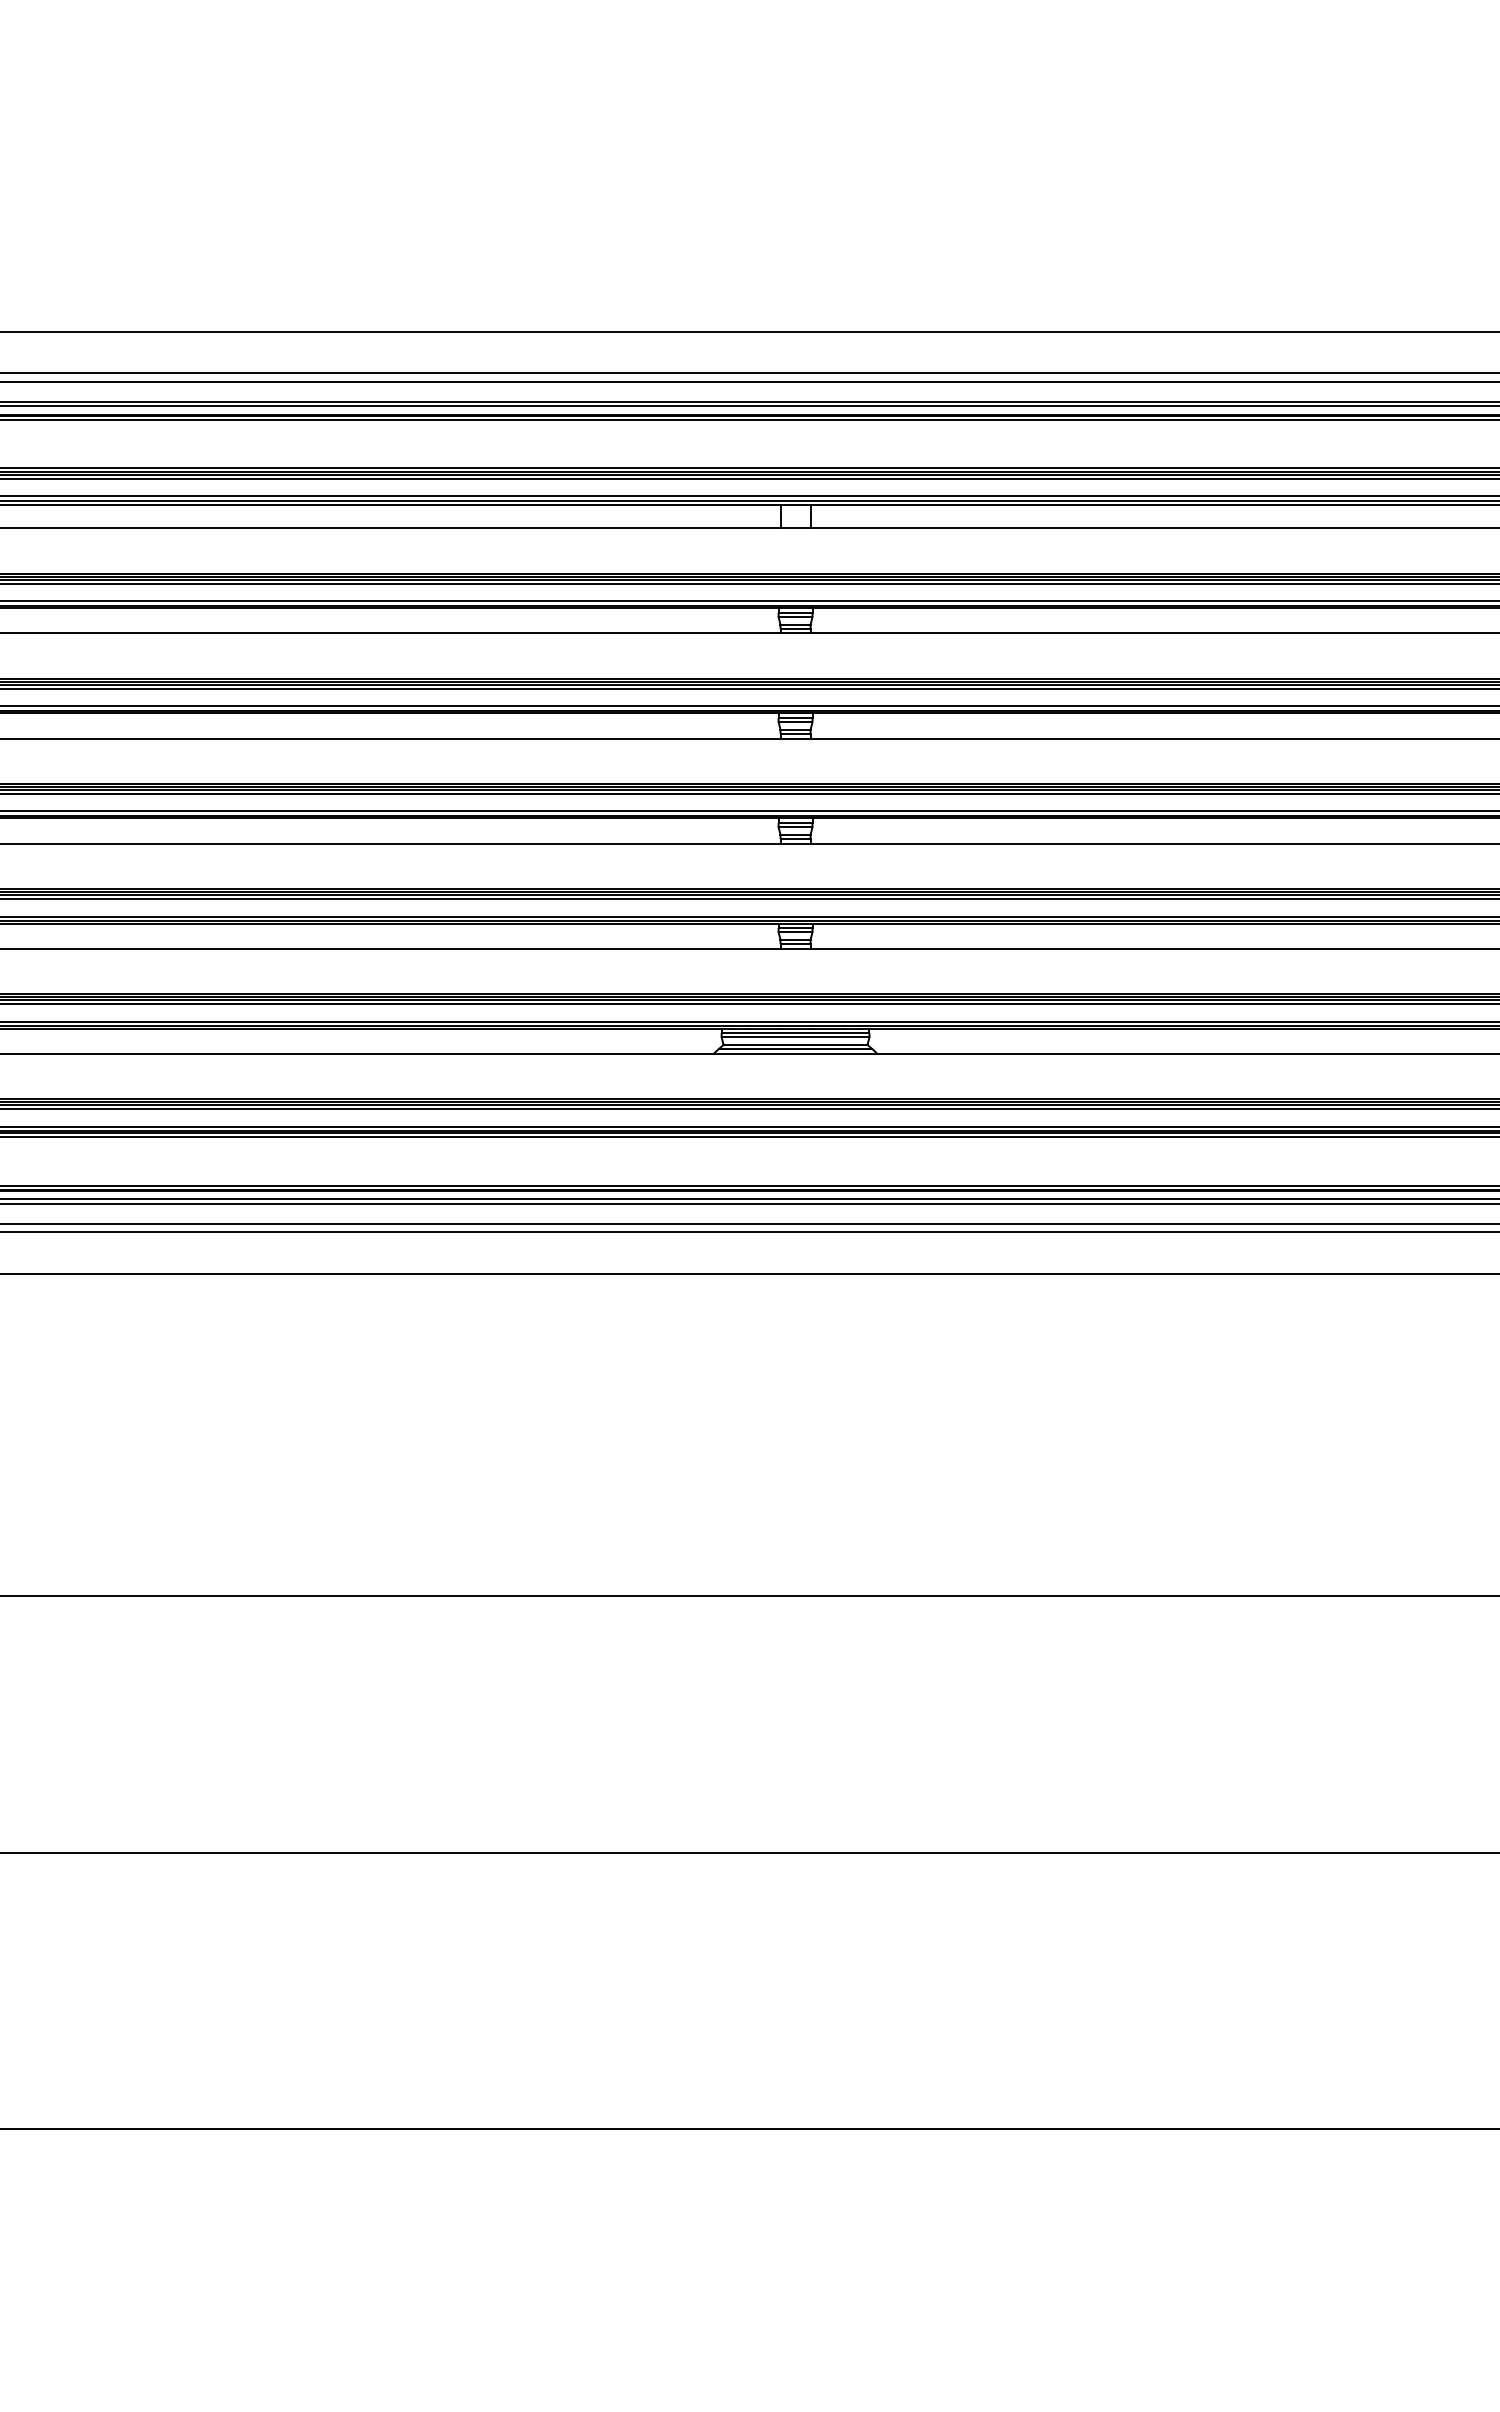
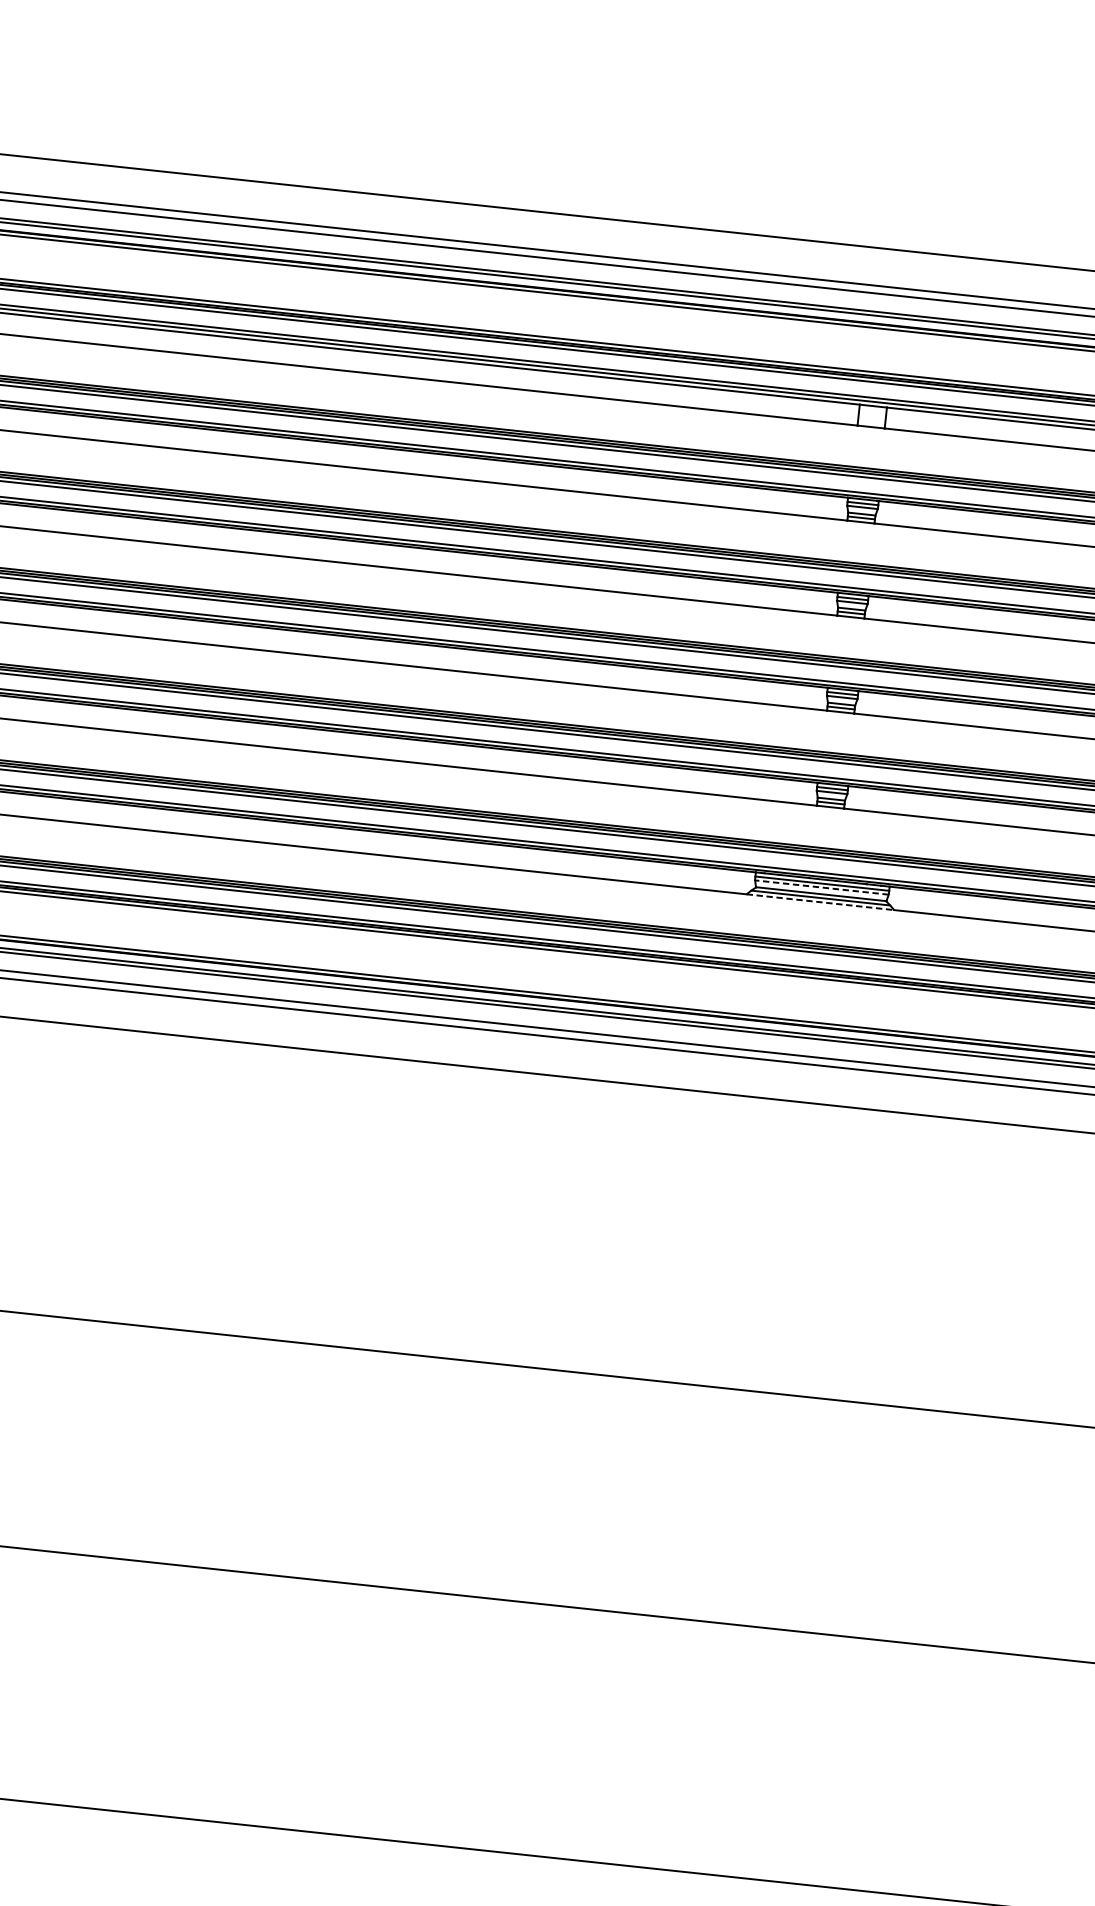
line: (795, 1037) -> (821, 887), solid -> dashed
line: (795, 1053) -> (820, 902), solid -> dashed

